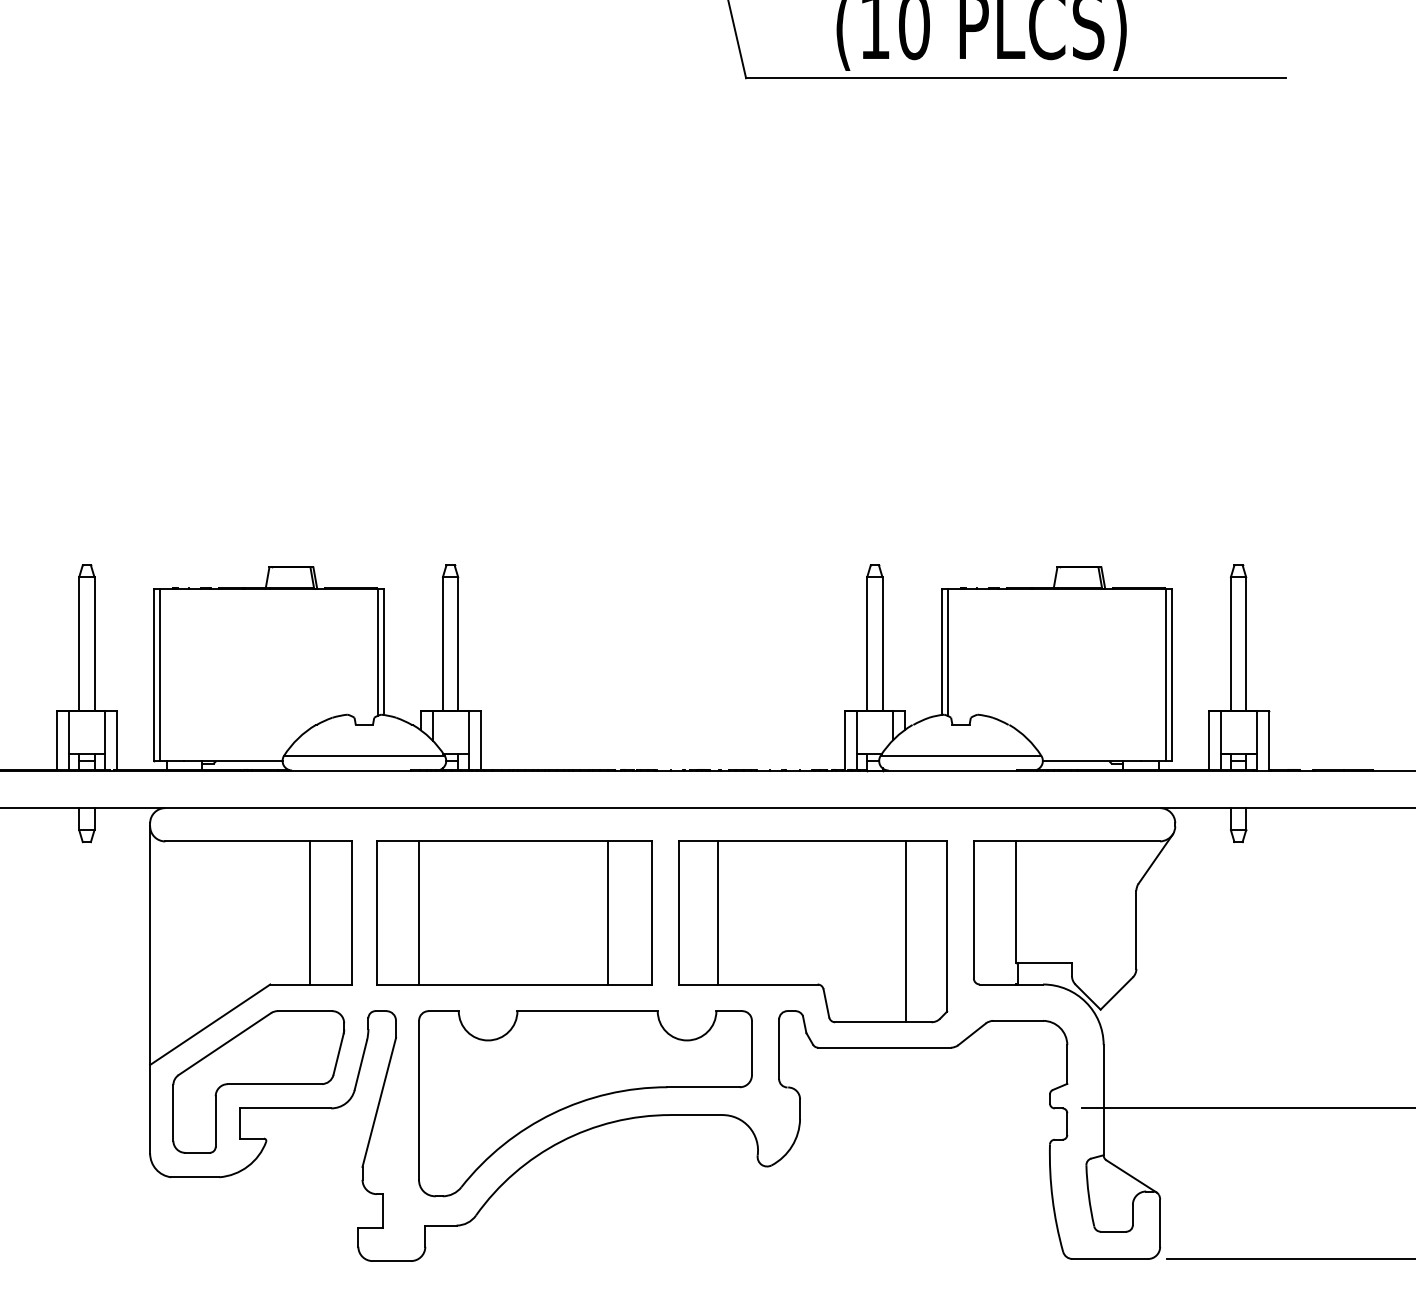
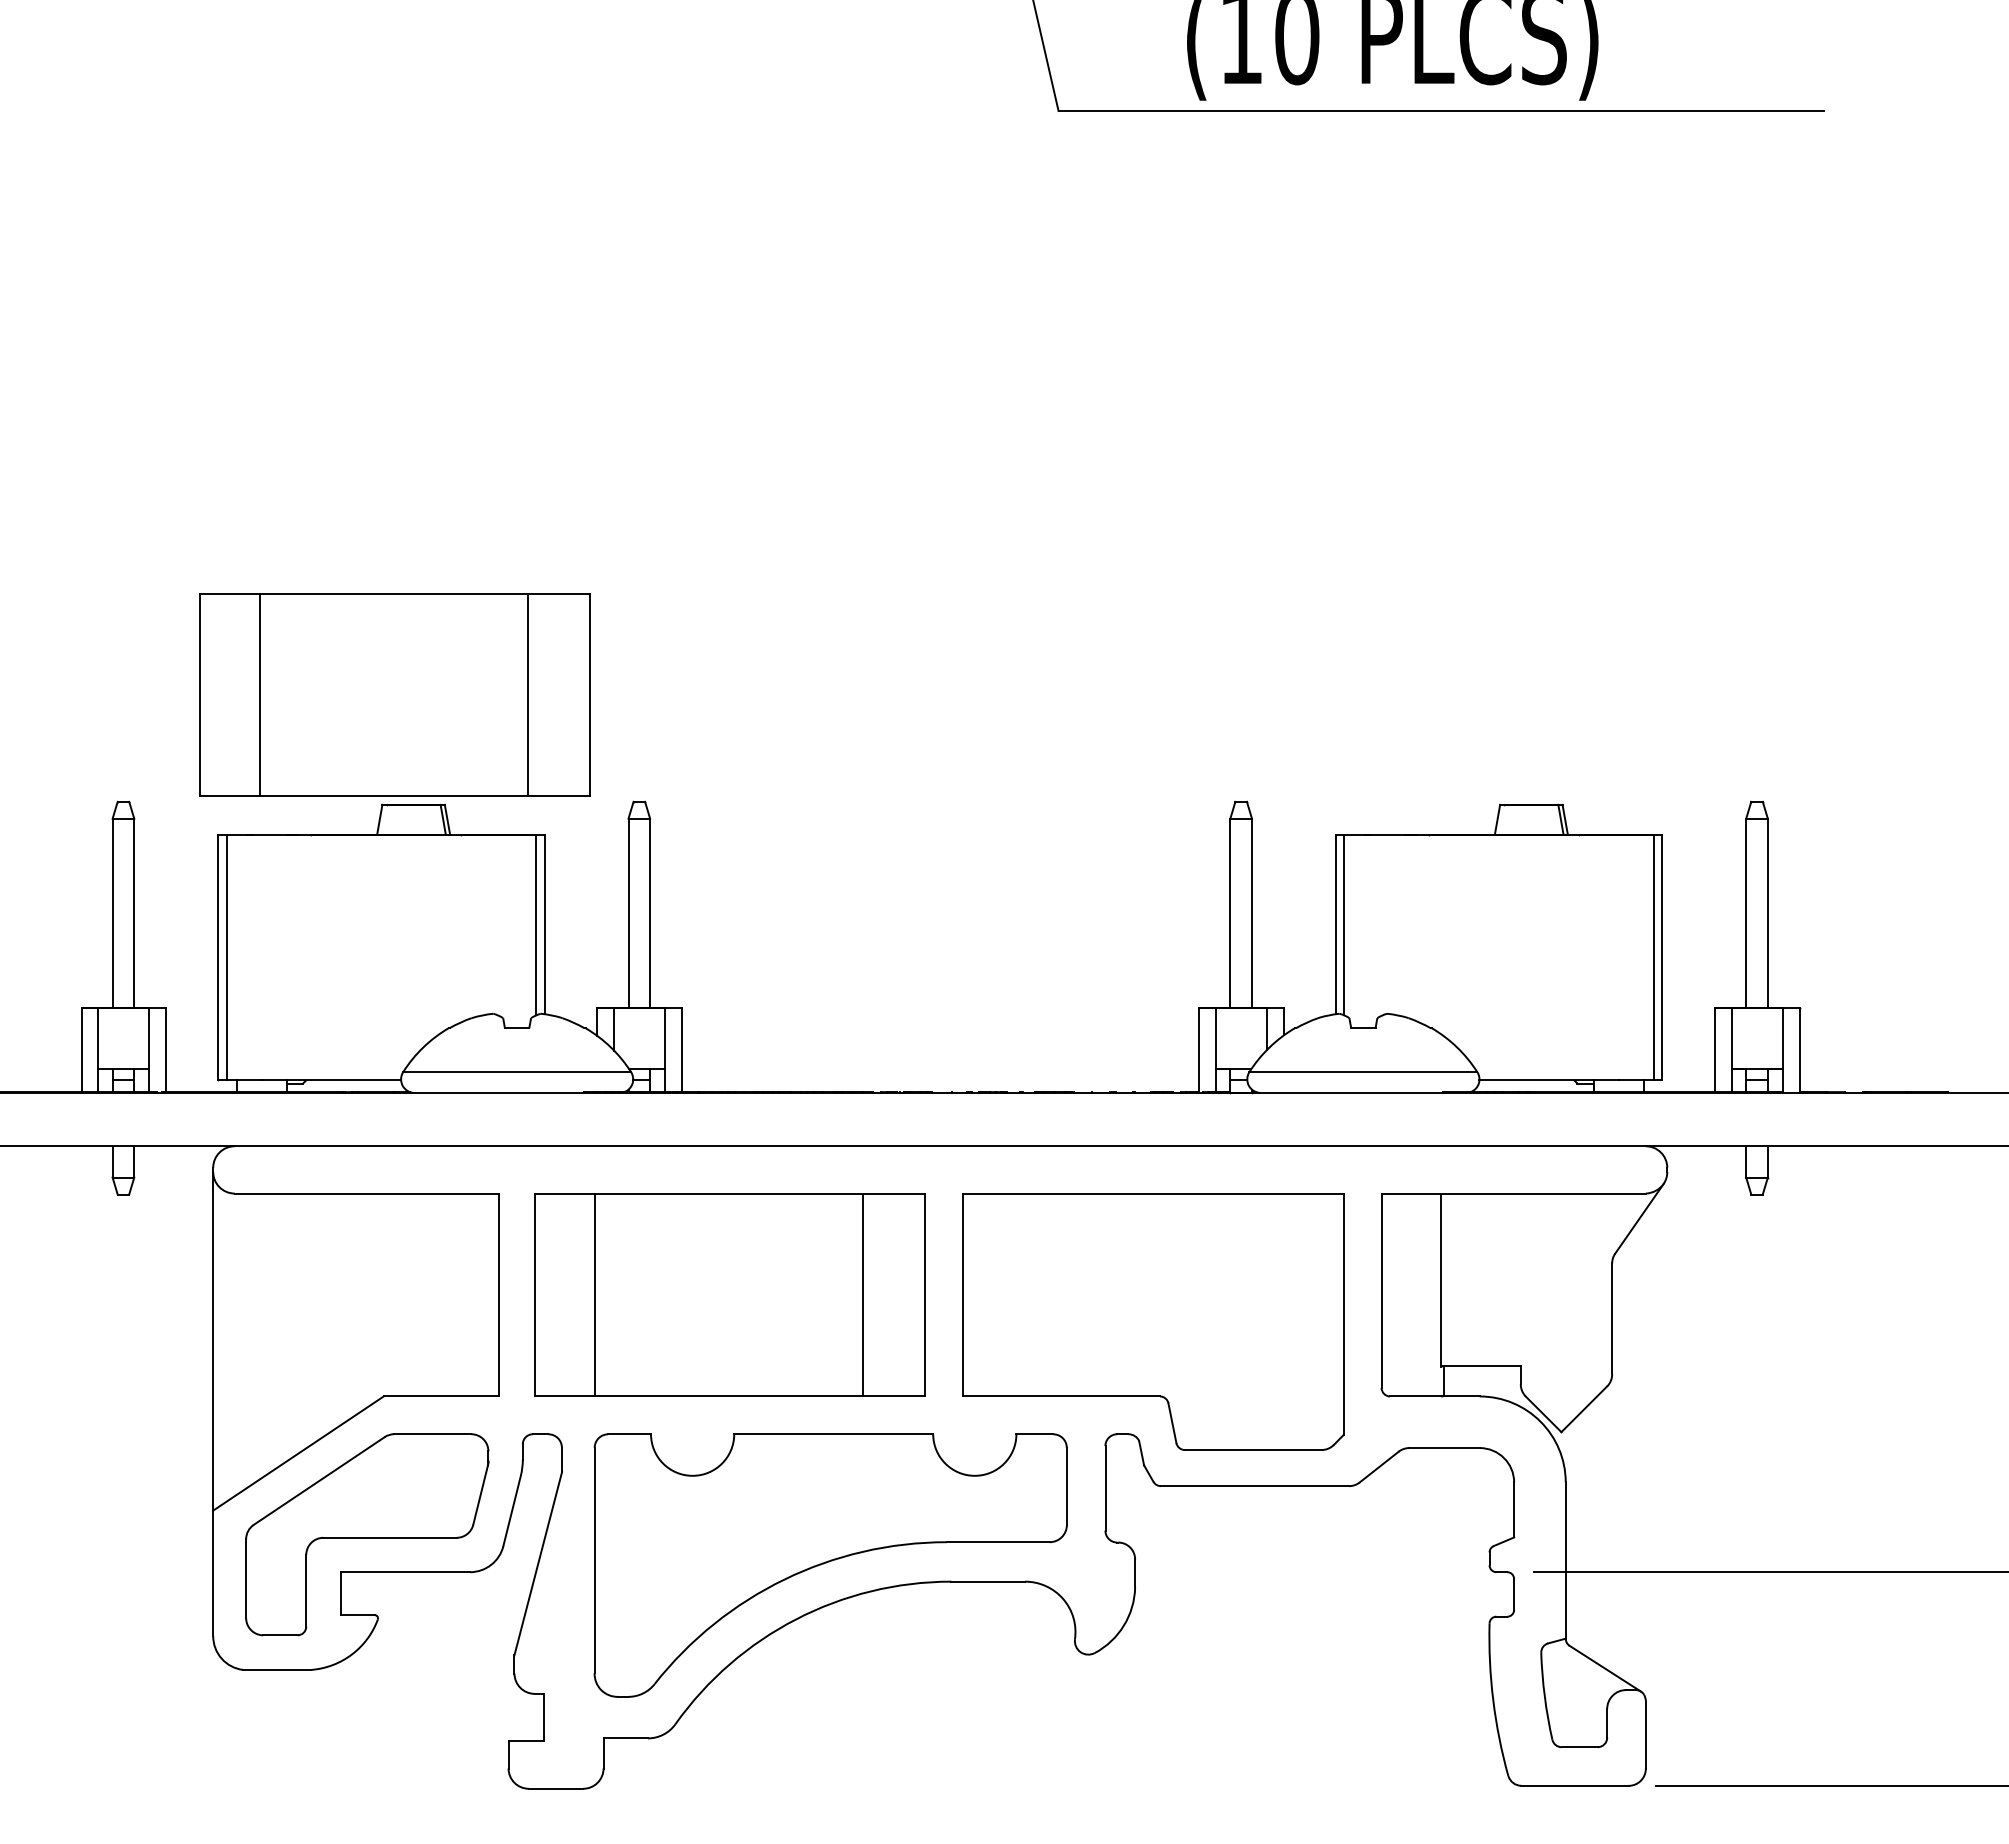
part: (277, 489) -> (394, 694), added
line: (309, 912) -> (439, 1294), removed
line: (717, 912) -> (1017, 1294), removed
line: (906, 931) -> (1285, 1321), removed

